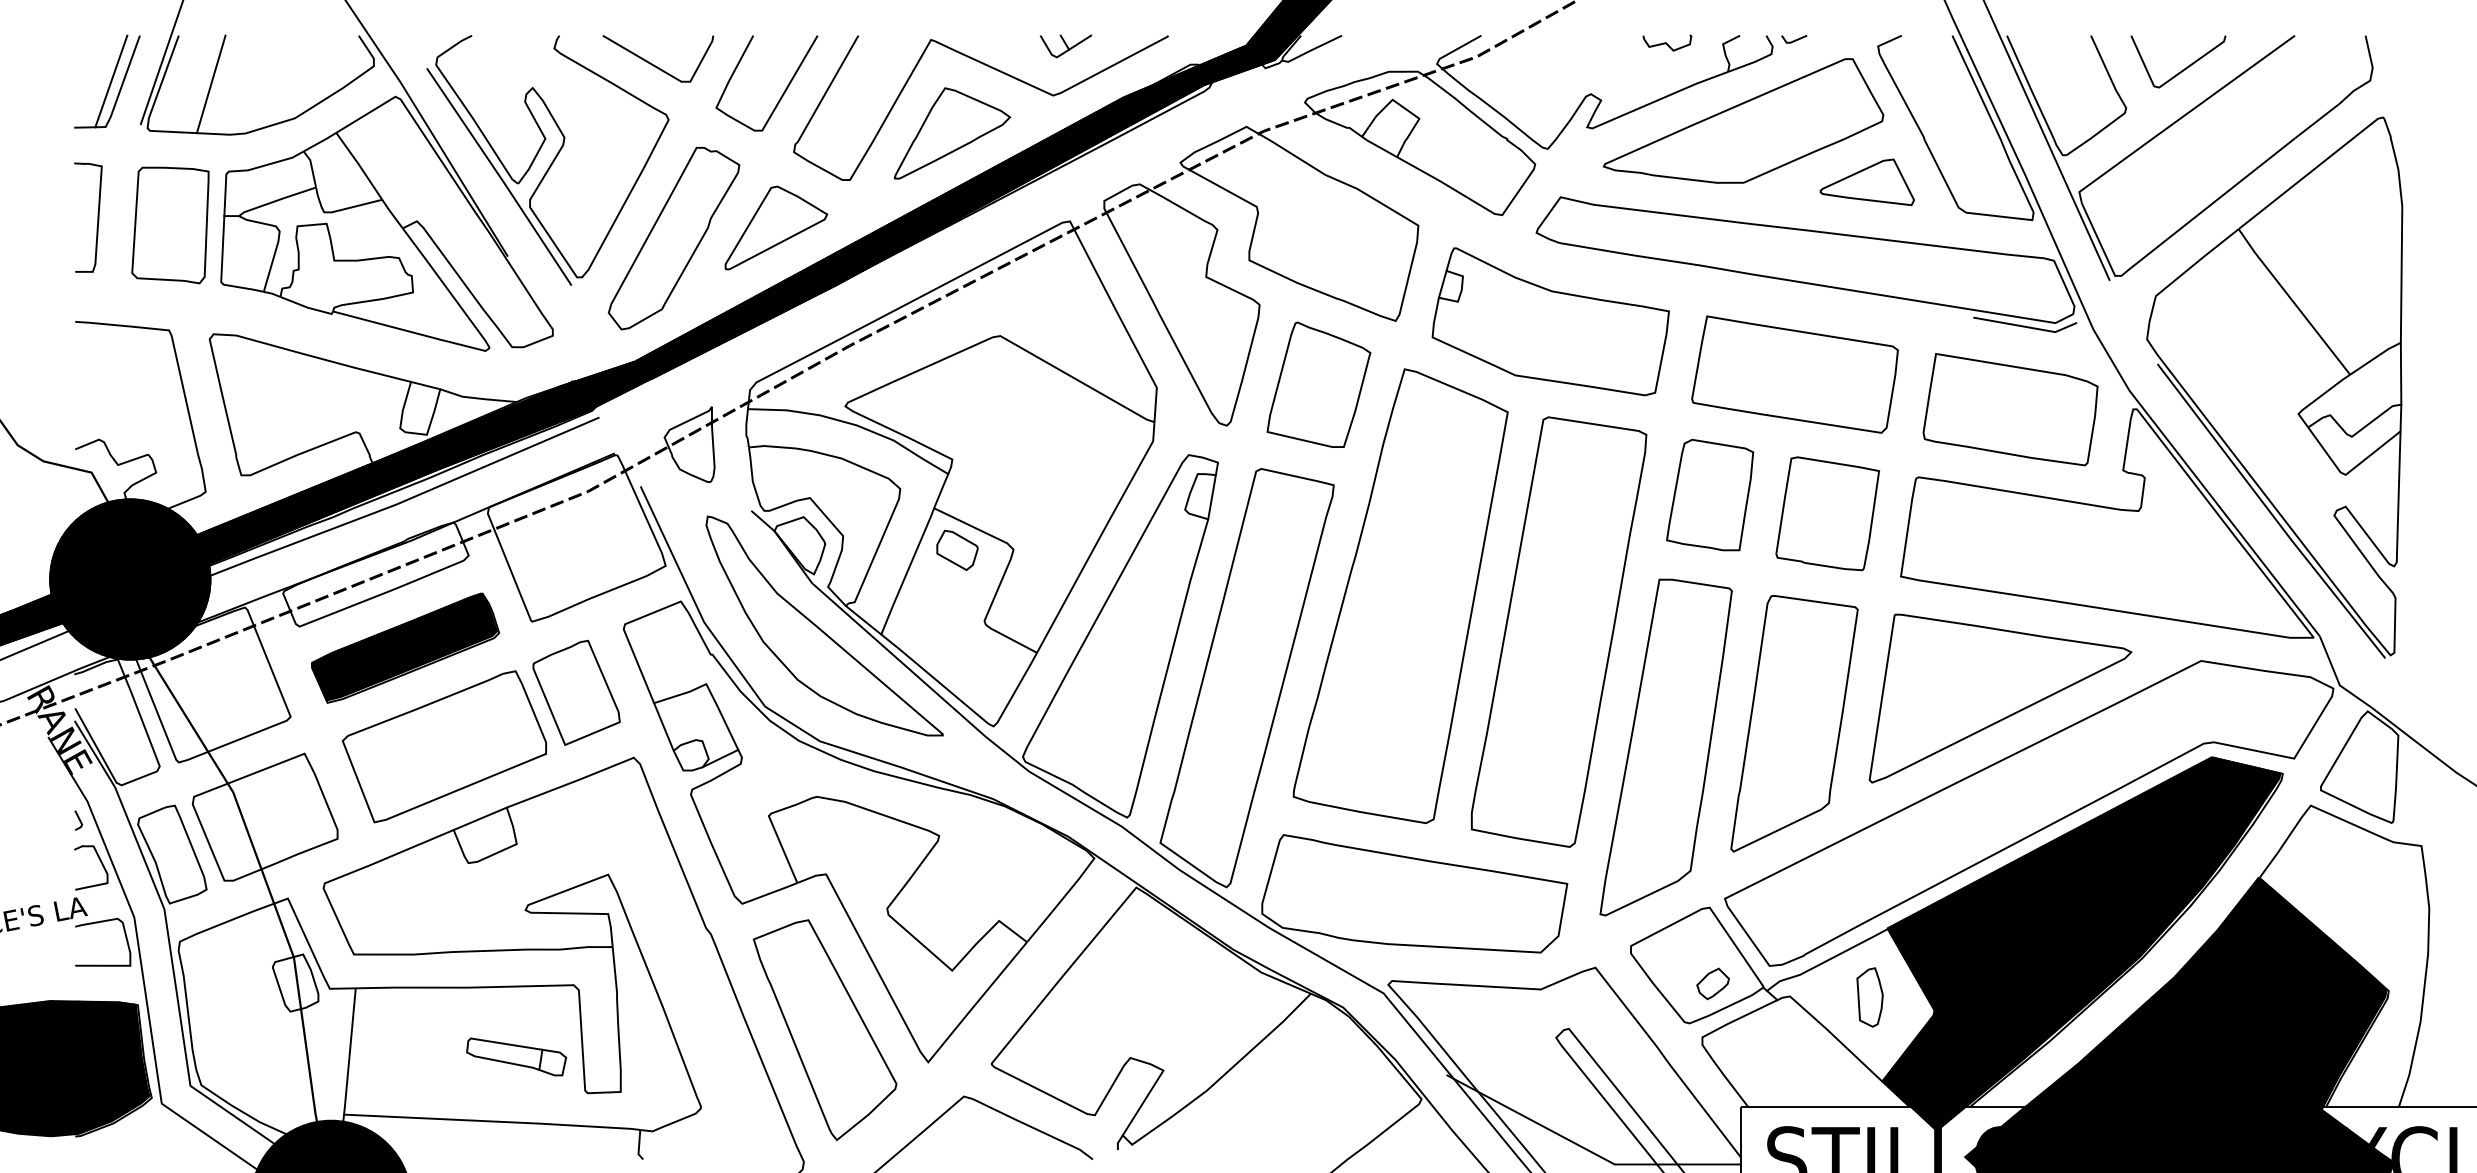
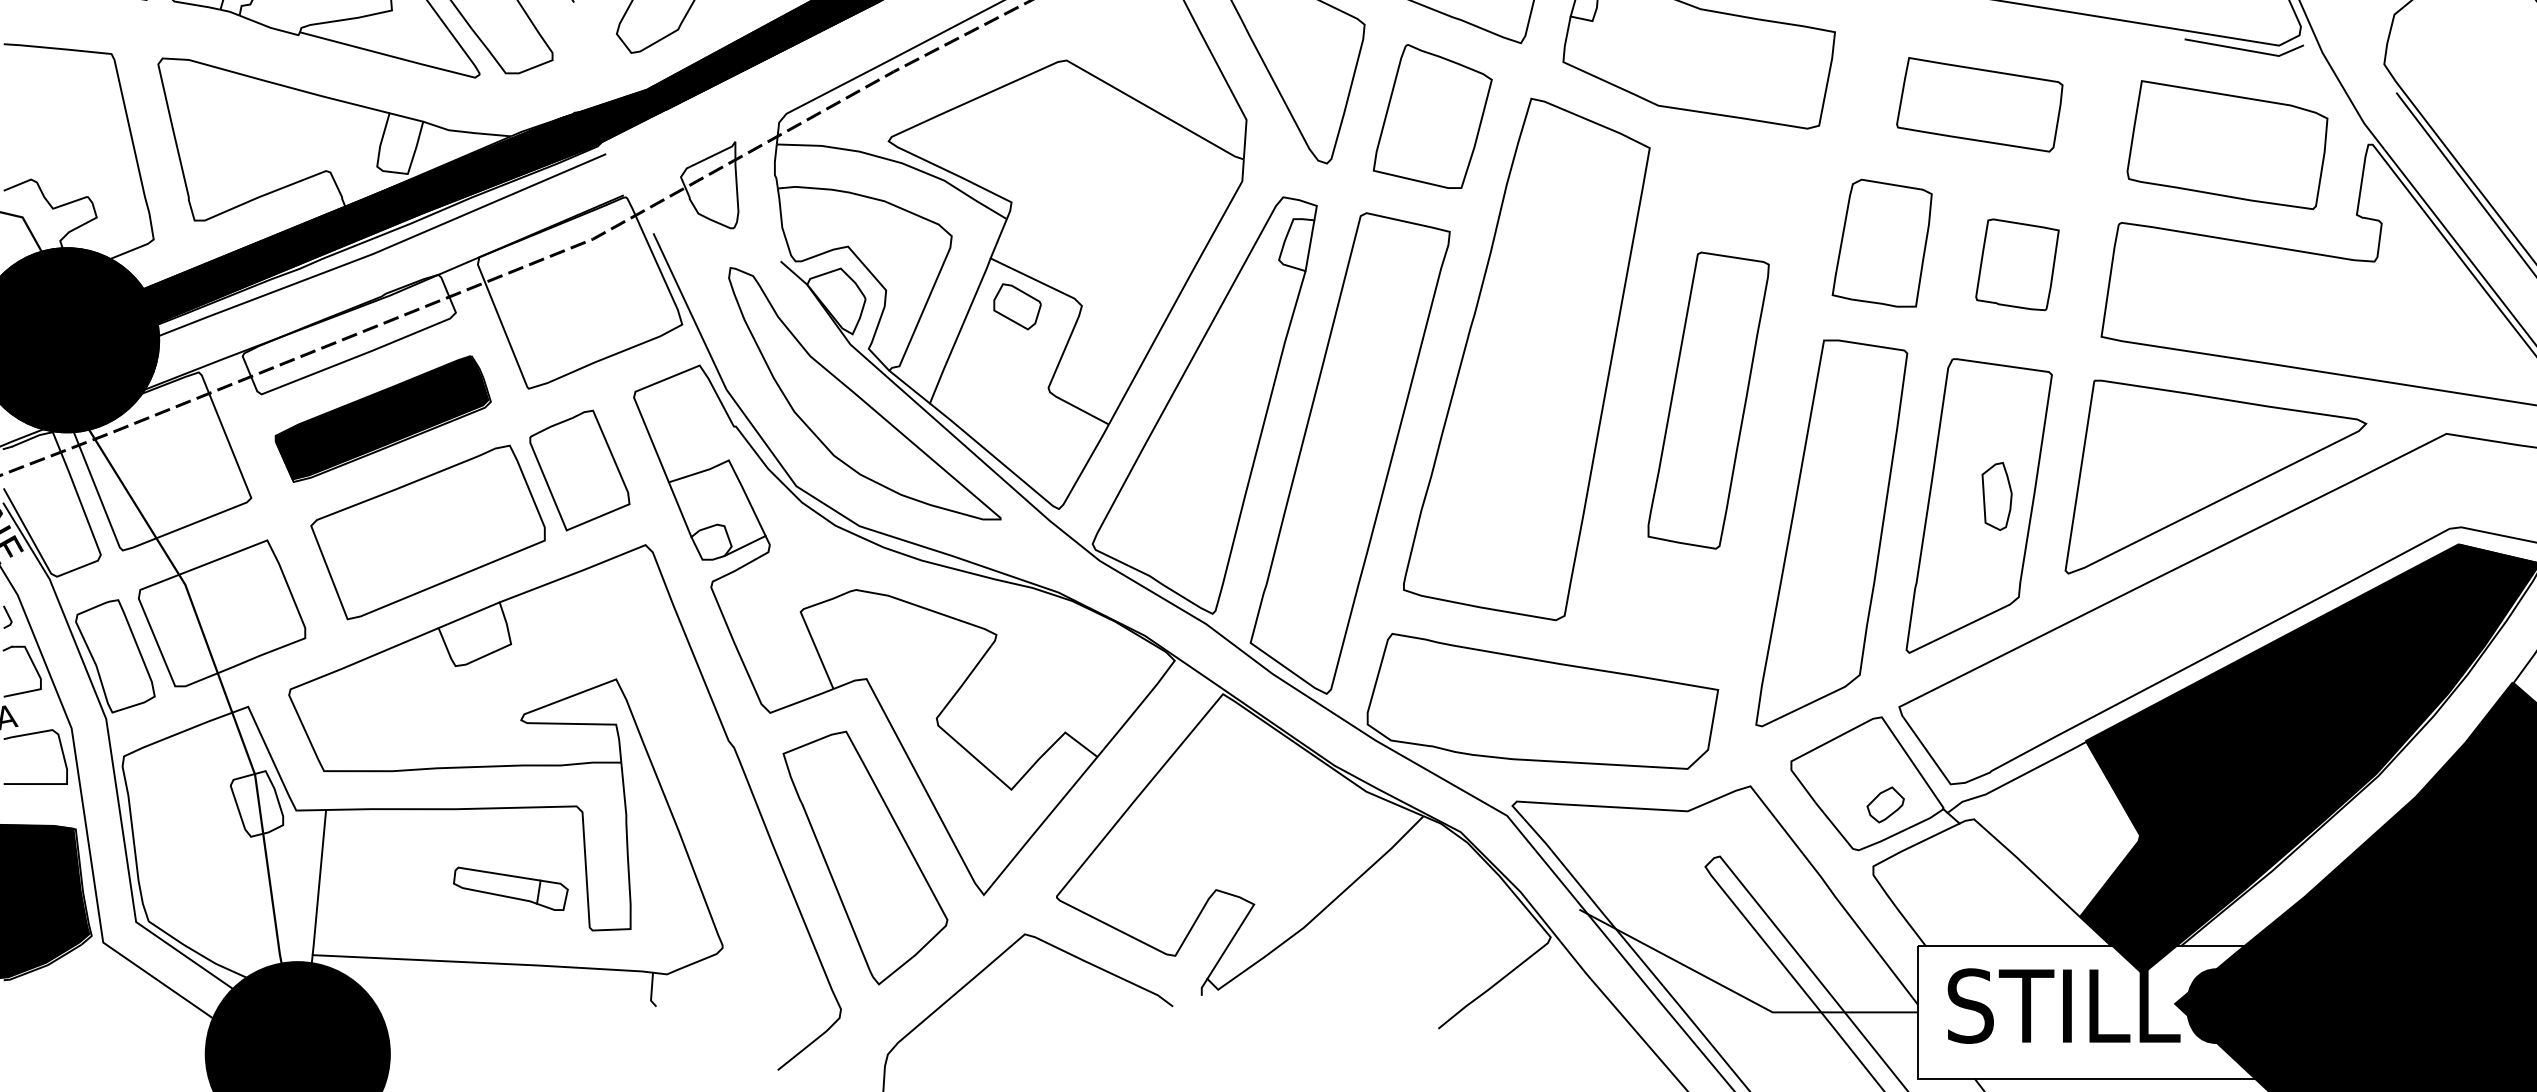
part: (1794, 374) -> (1979, 104), size x0.7
part: (1827, 513) -> (2017, 264), size x0.7
part: (1558, 631) -> (1708, 399), size x0.6
part: (1869, 997) -> (1996, 496), moved

